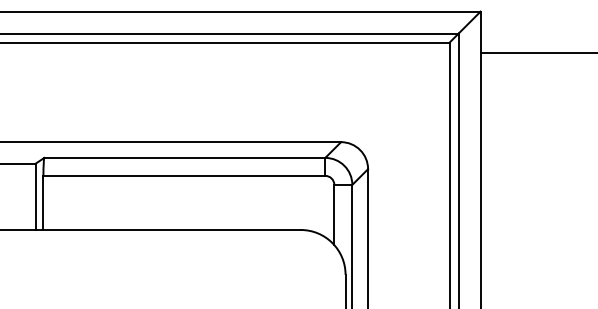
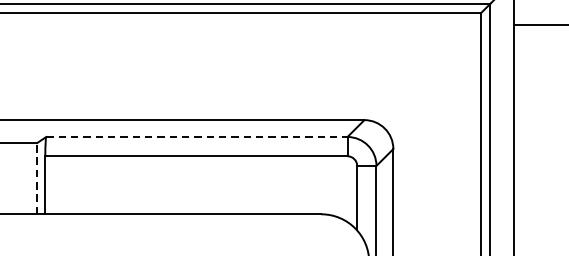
line: (185, 157) -> (197, 136), solid -> dashed
line: (35, 196) -> (36, 178), solid -> dashed

